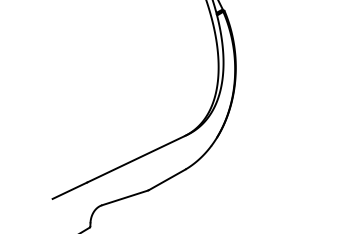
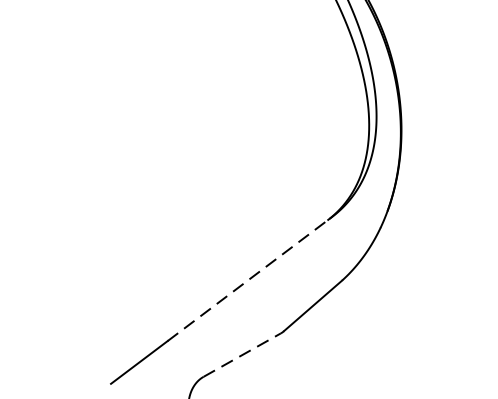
line: (135, 159) -> (247, 280), solid -> dashed
line: (124, 198) -> (241, 356), solid -> dashed

